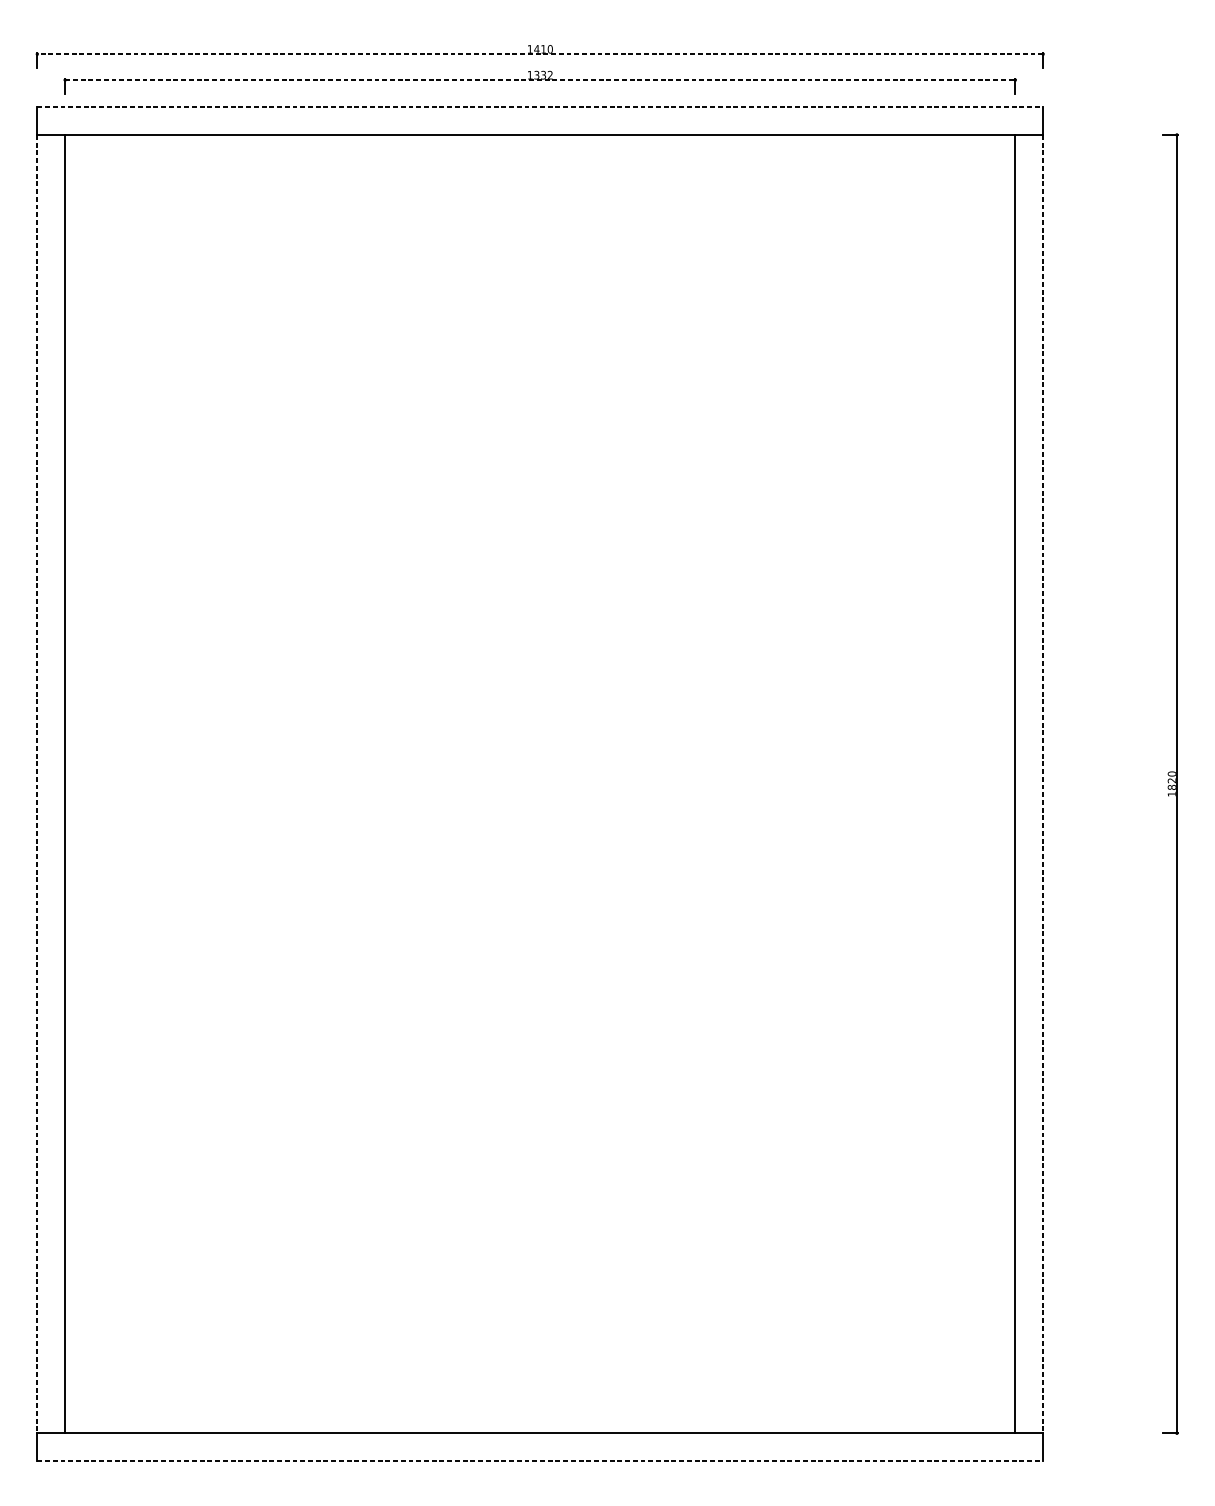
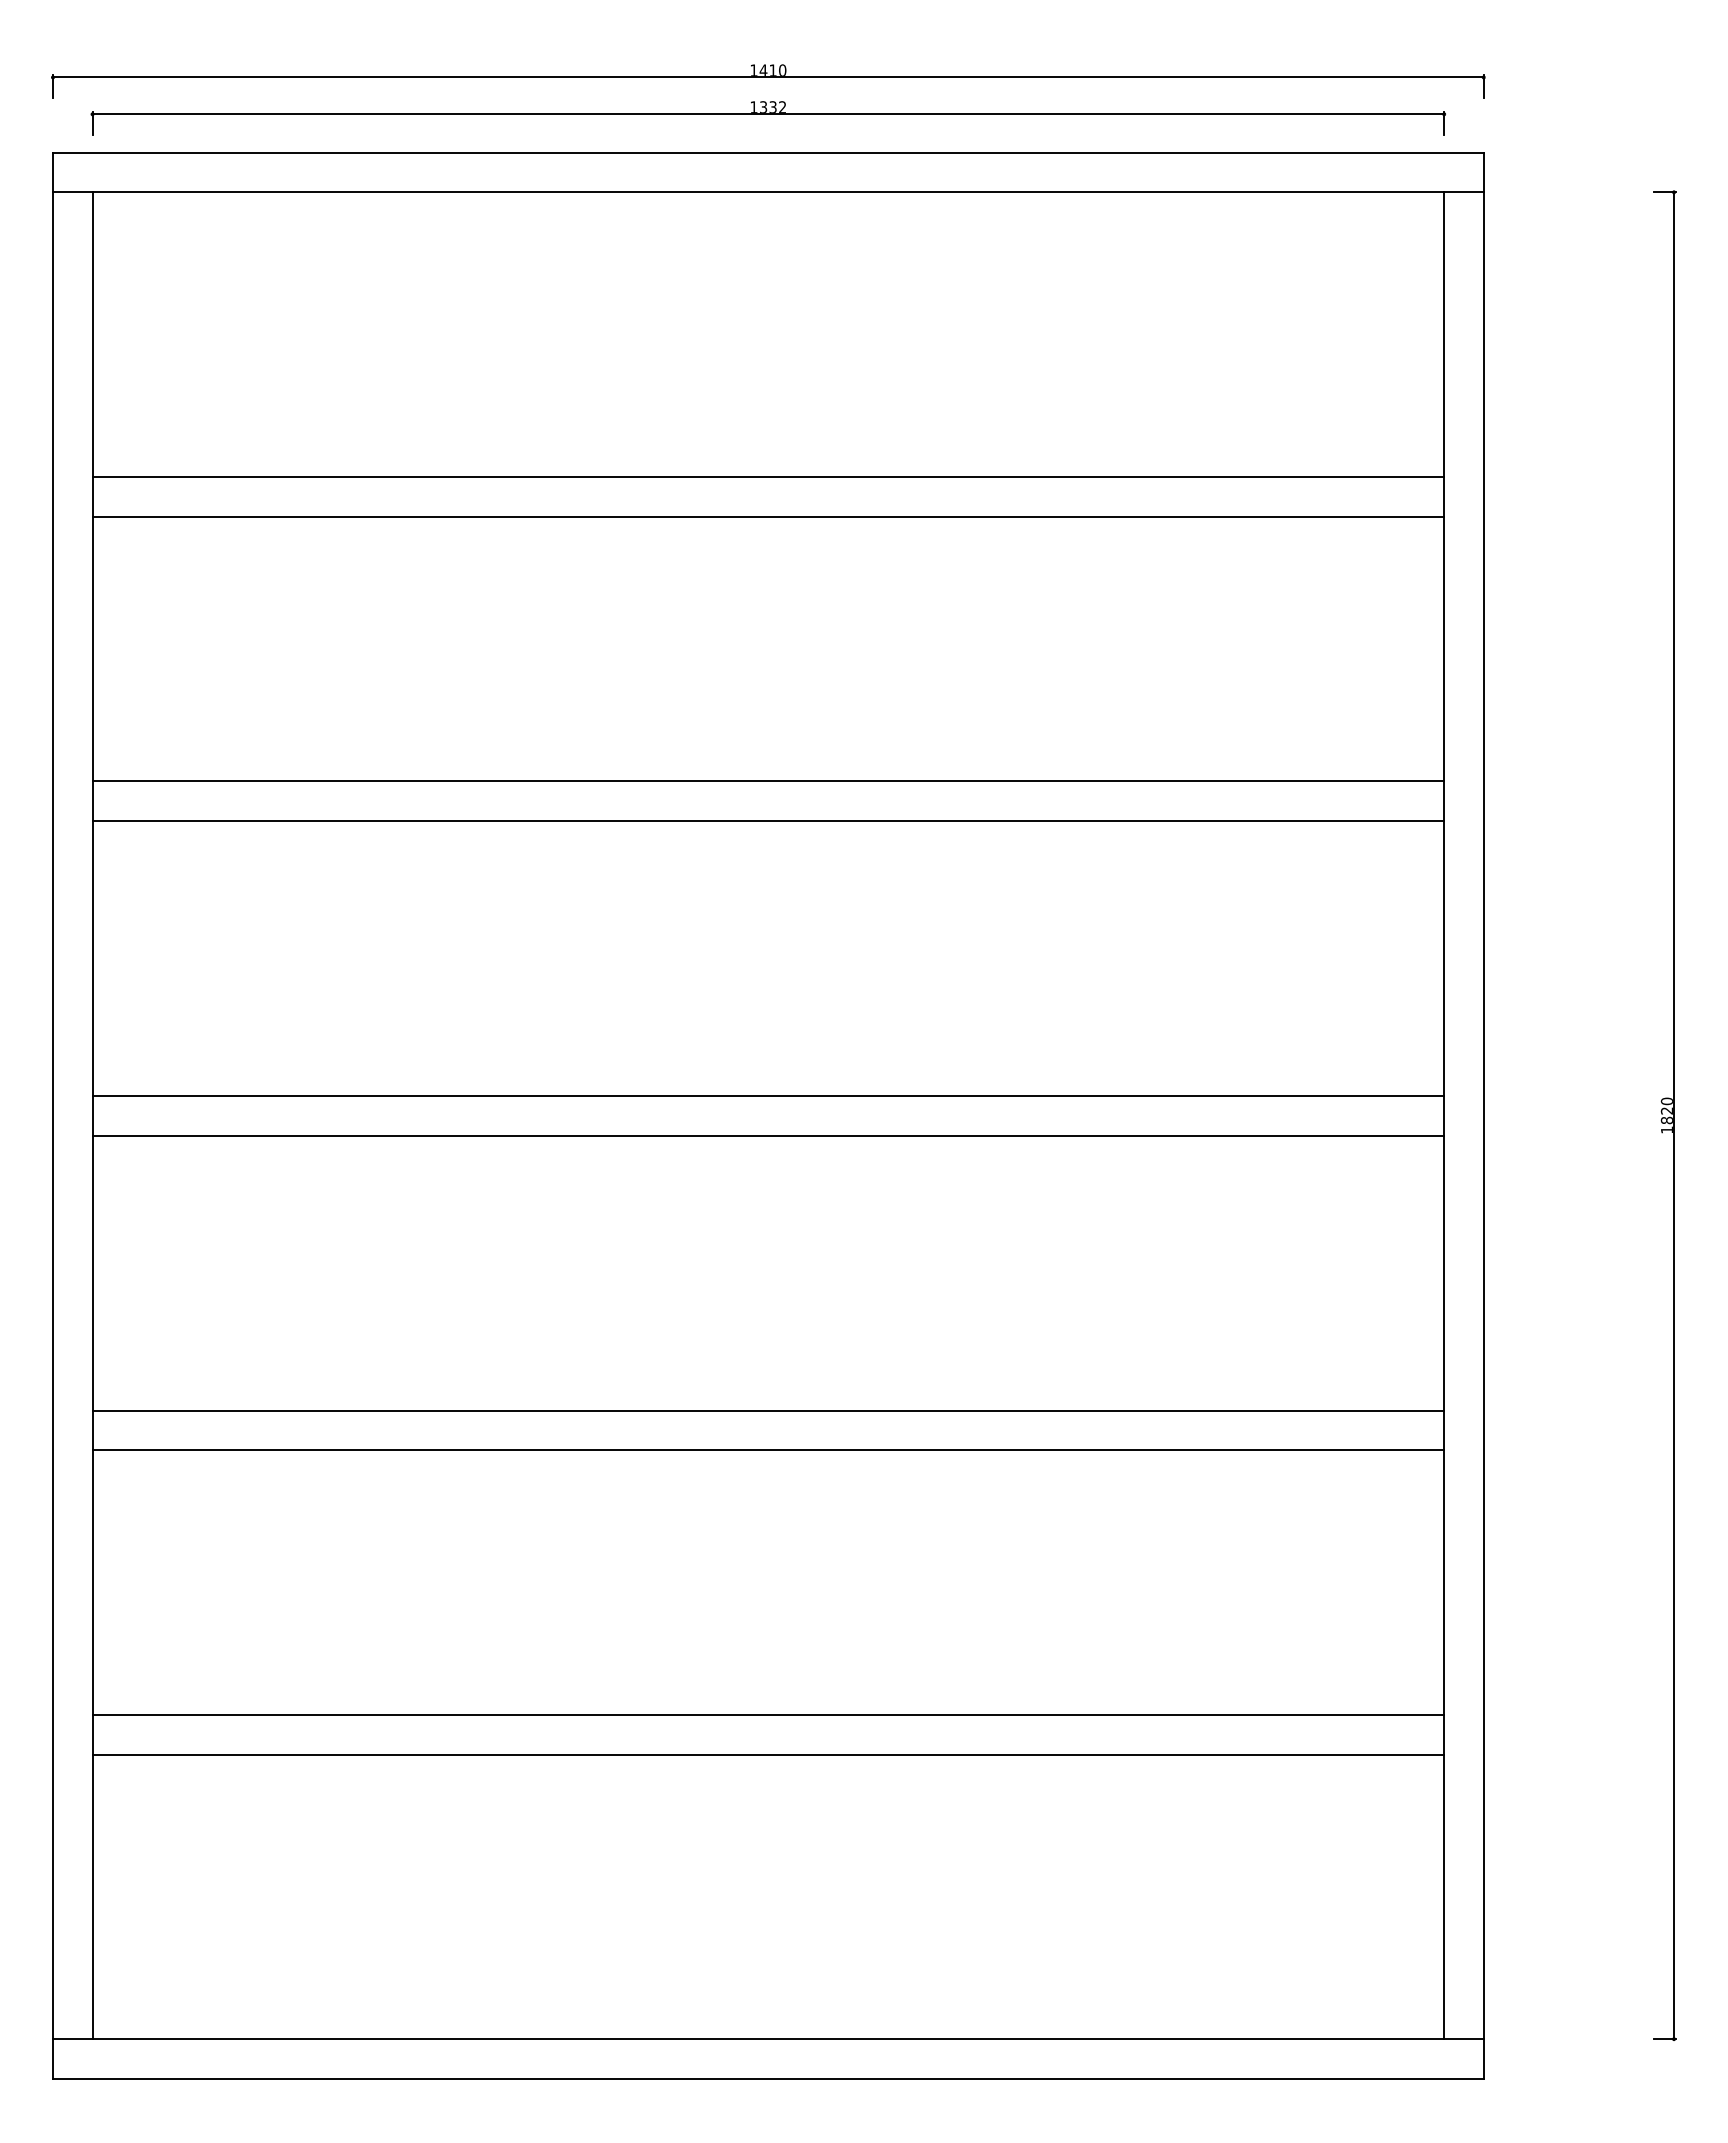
line: (539, 54) -> (767, 77), dashed -> solid
line: (540, 80) -> (768, 114), dashed -> solid
line: (540, 106) -> (768, 152), dashed -> solid
line: (540, 334) -> (768, 476), added
line: (540, 362) -> (768, 516), added
line: (540, 549) -> (768, 781), added
line: (540, 576) -> (768, 820), added
line: (540, 769) -> (768, 1095), added
line: (37, 784) -> (52, 1116), dashed -> solid
line: (1043, 784) -> (1483, 1116), dashed -> solid
line: (540, 797) -> (768, 1135), added
line: (540, 991) -> (768, 1410), added
line: (540, 1019) -> (768, 1450), added
line: (540, 1205) -> (768, 1714), added
line: (540, 1233) -> (768, 1754), added
line: (540, 1460) -> (768, 2078), dashed -> solid

